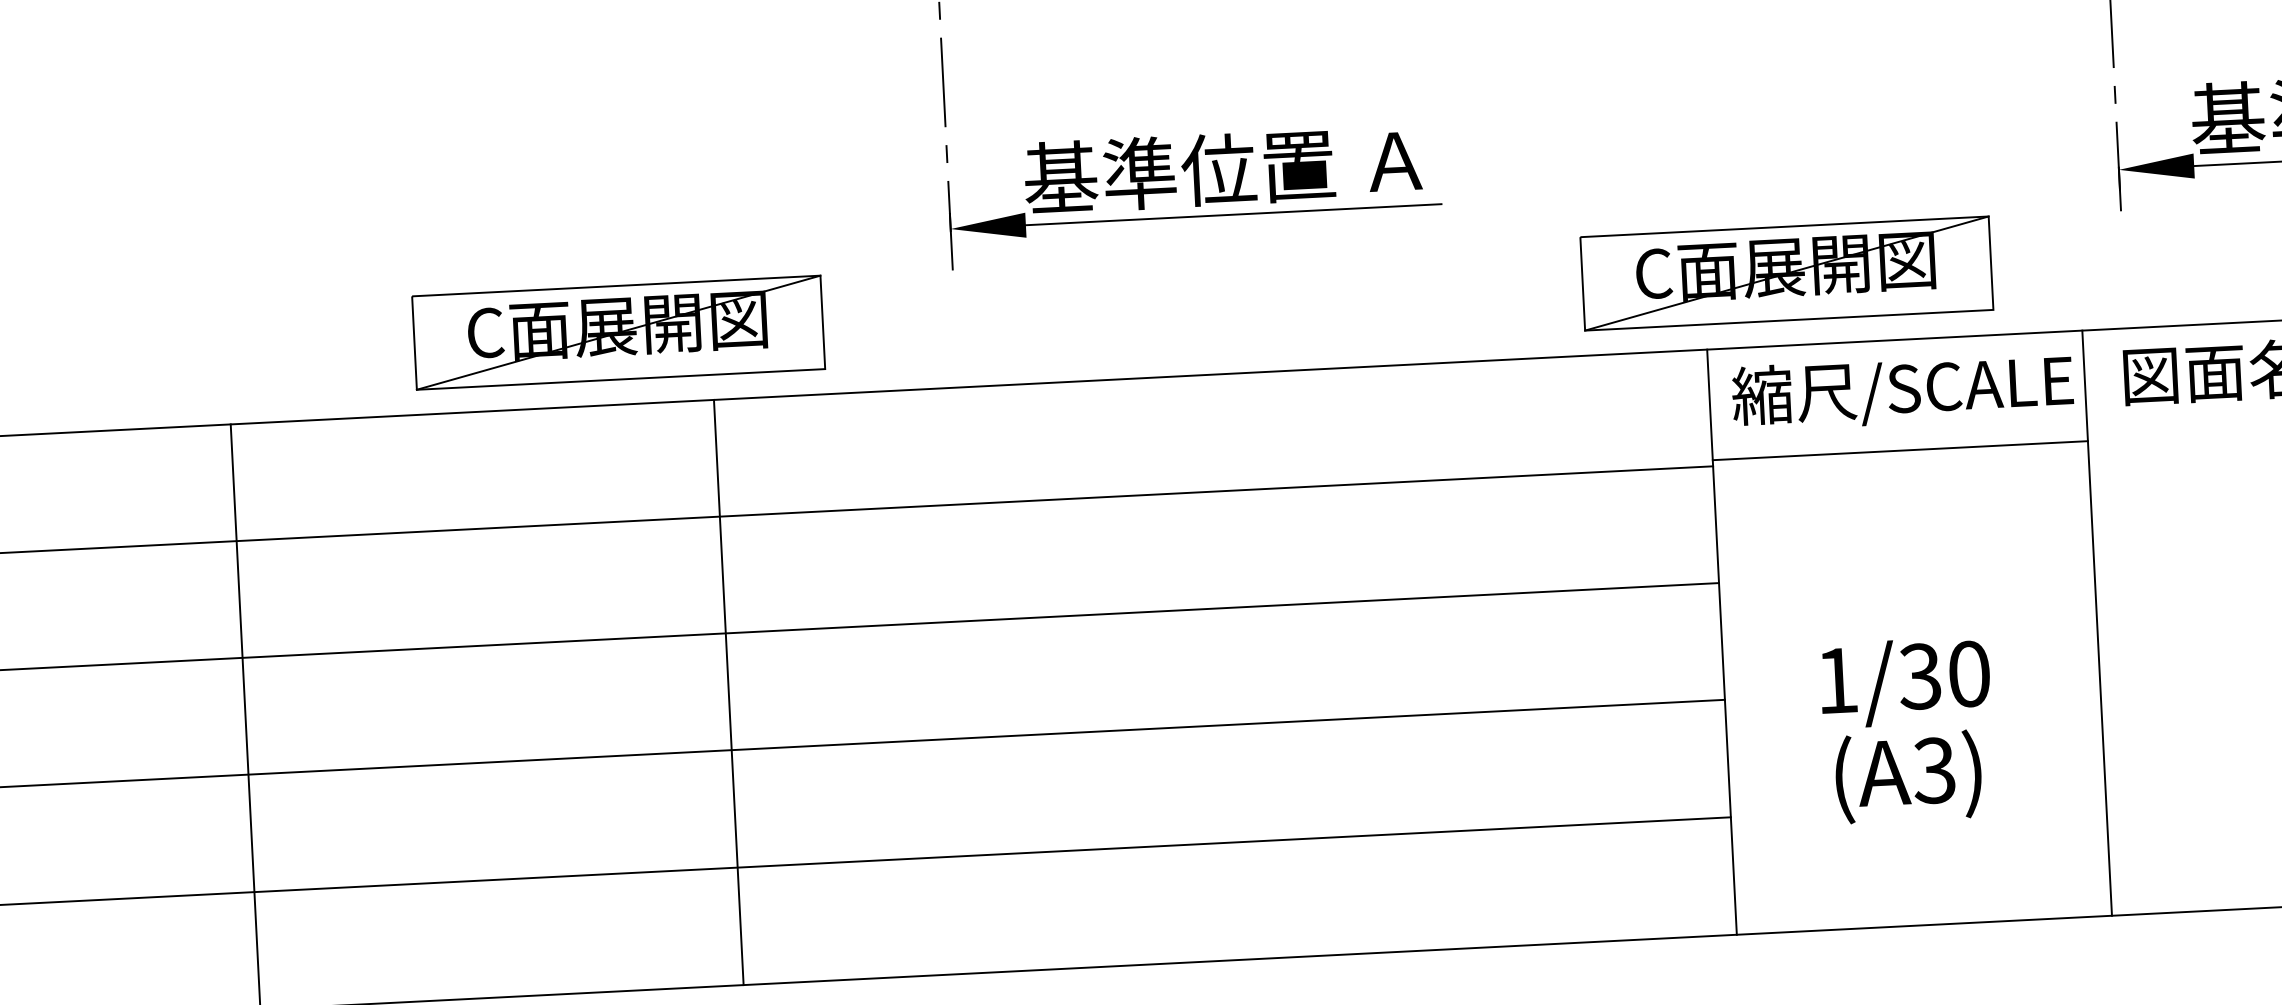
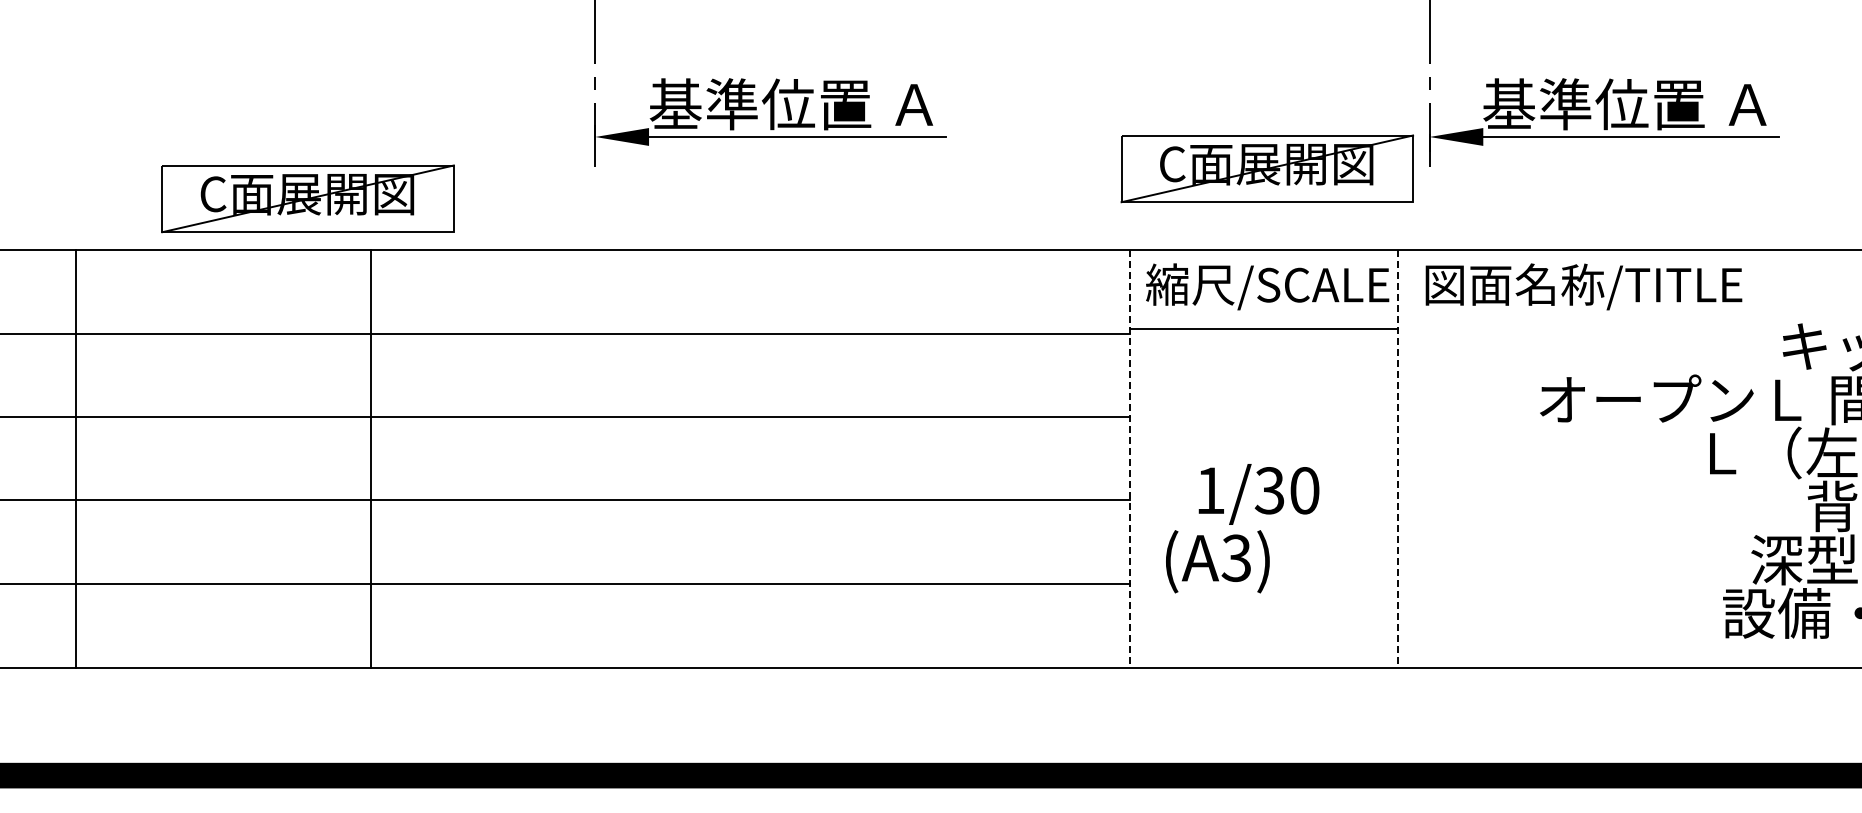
part: (1785, 273) -> (1266, 168), moved
part: (617, 332) -> (307, 198), moved
line: (2096, 623) -> (1397, 459), solid -> dashed
line: (1721, 642) -> (1129, 459), solid -> dashed
line: (728, 693) -> (370, 459), moved
text: (1908, 776) -> (1217, 561), moved

